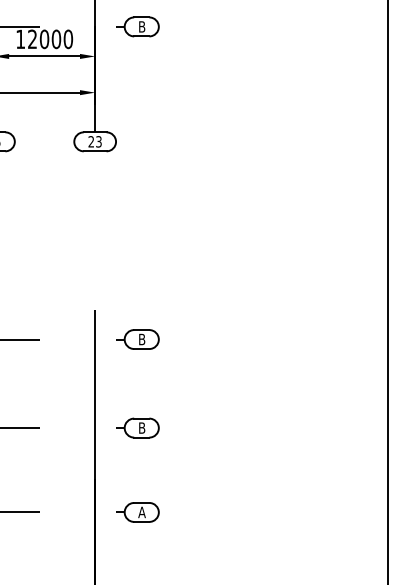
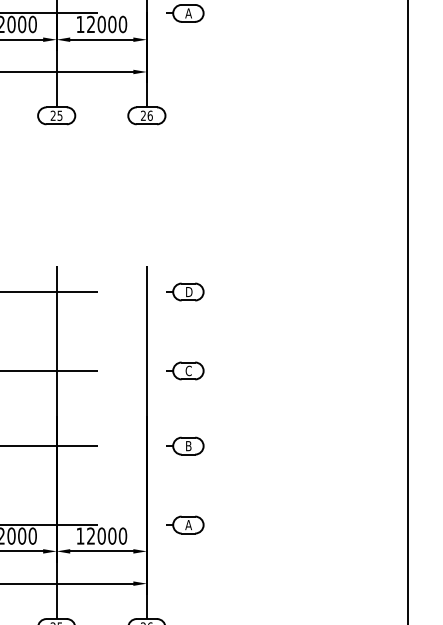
text: (141, 27) -> (188, 13), B -> A
text: (98, 141) -> (149, 115), 23 -> 26
text: (142, 338) -> (189, 291), B -> D
text: (141, 427) -> (188, 370), B -> C
text: (141, 512) -> (188, 446), A -> B

